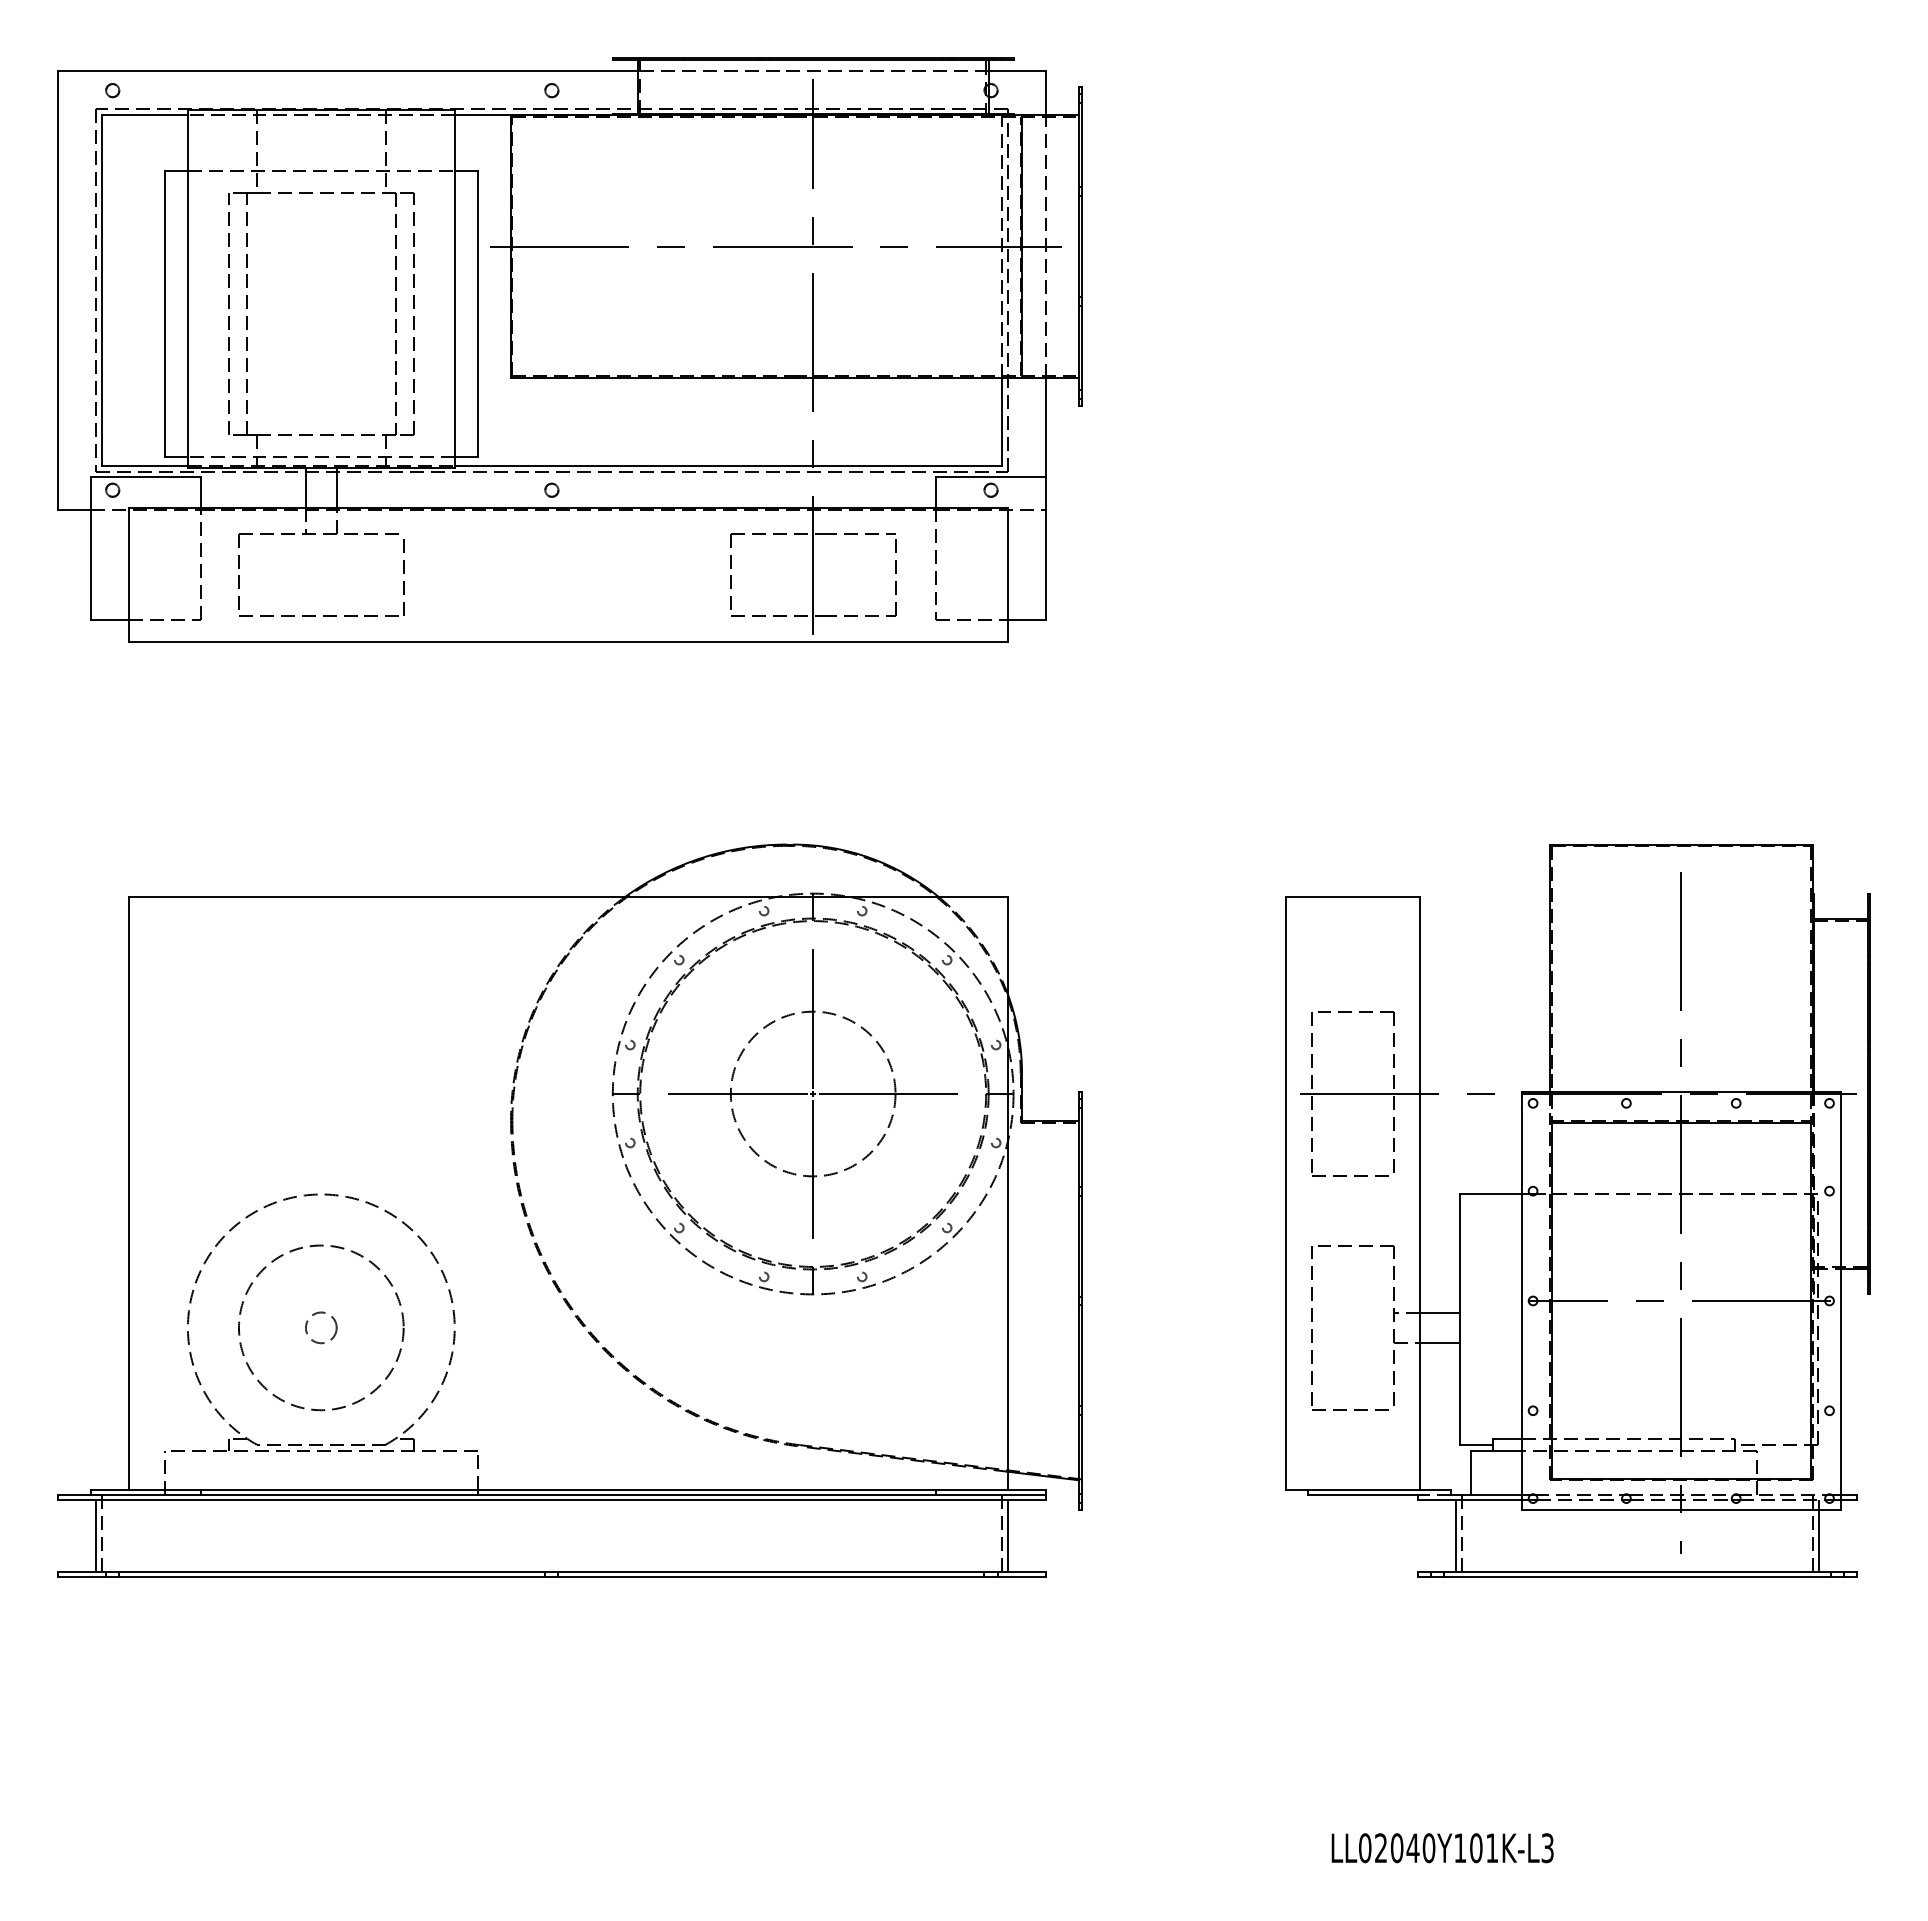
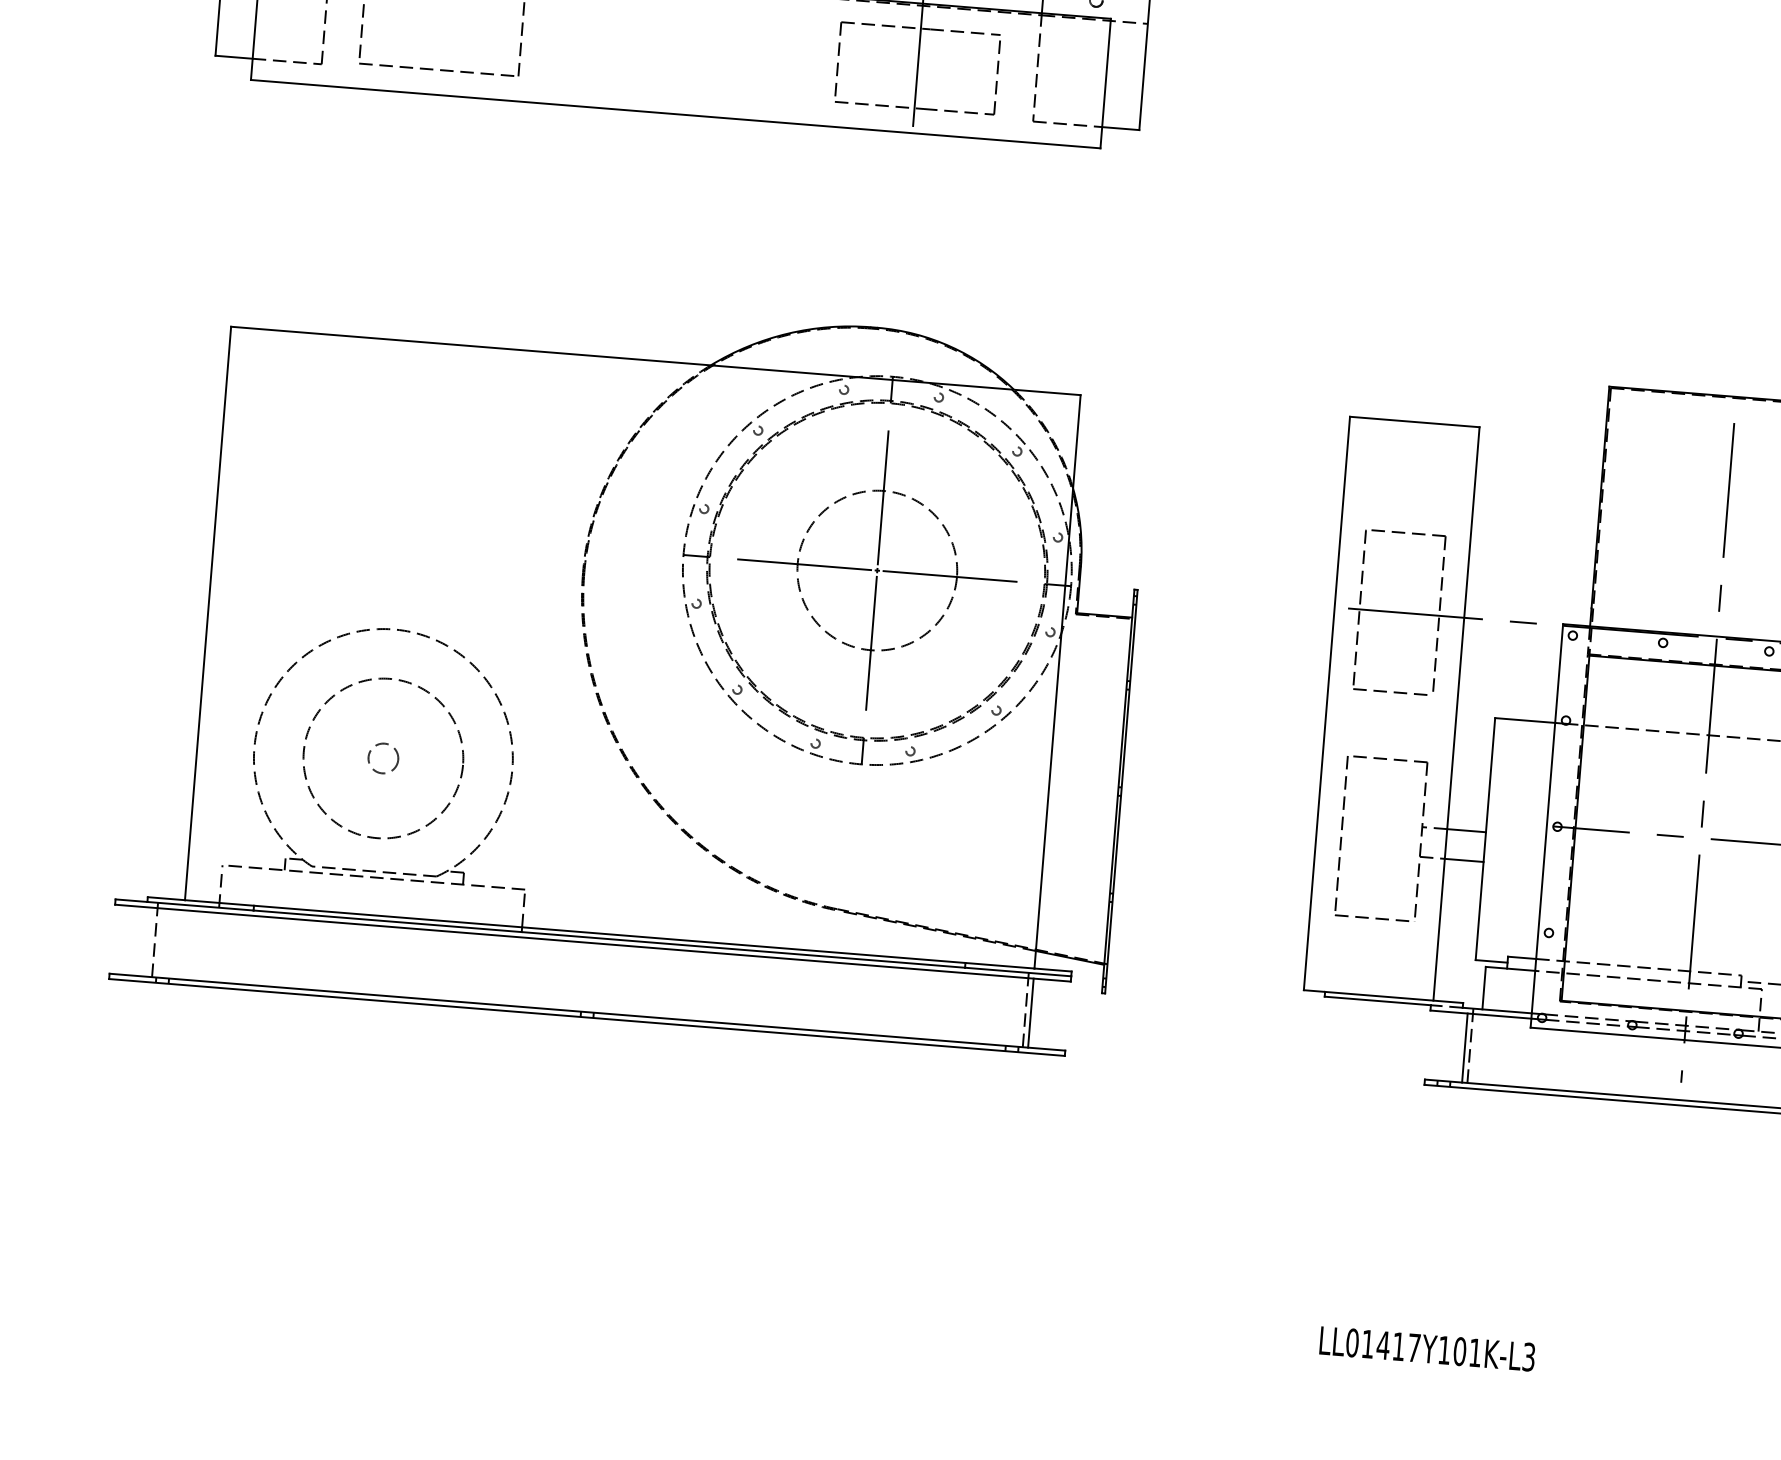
line: (96, 1535) -> (149, 941), removed
text: (1405, 1848) -> (1391, 1346), LL02040Y101K-L3 -> LL01417Y101K-L3

